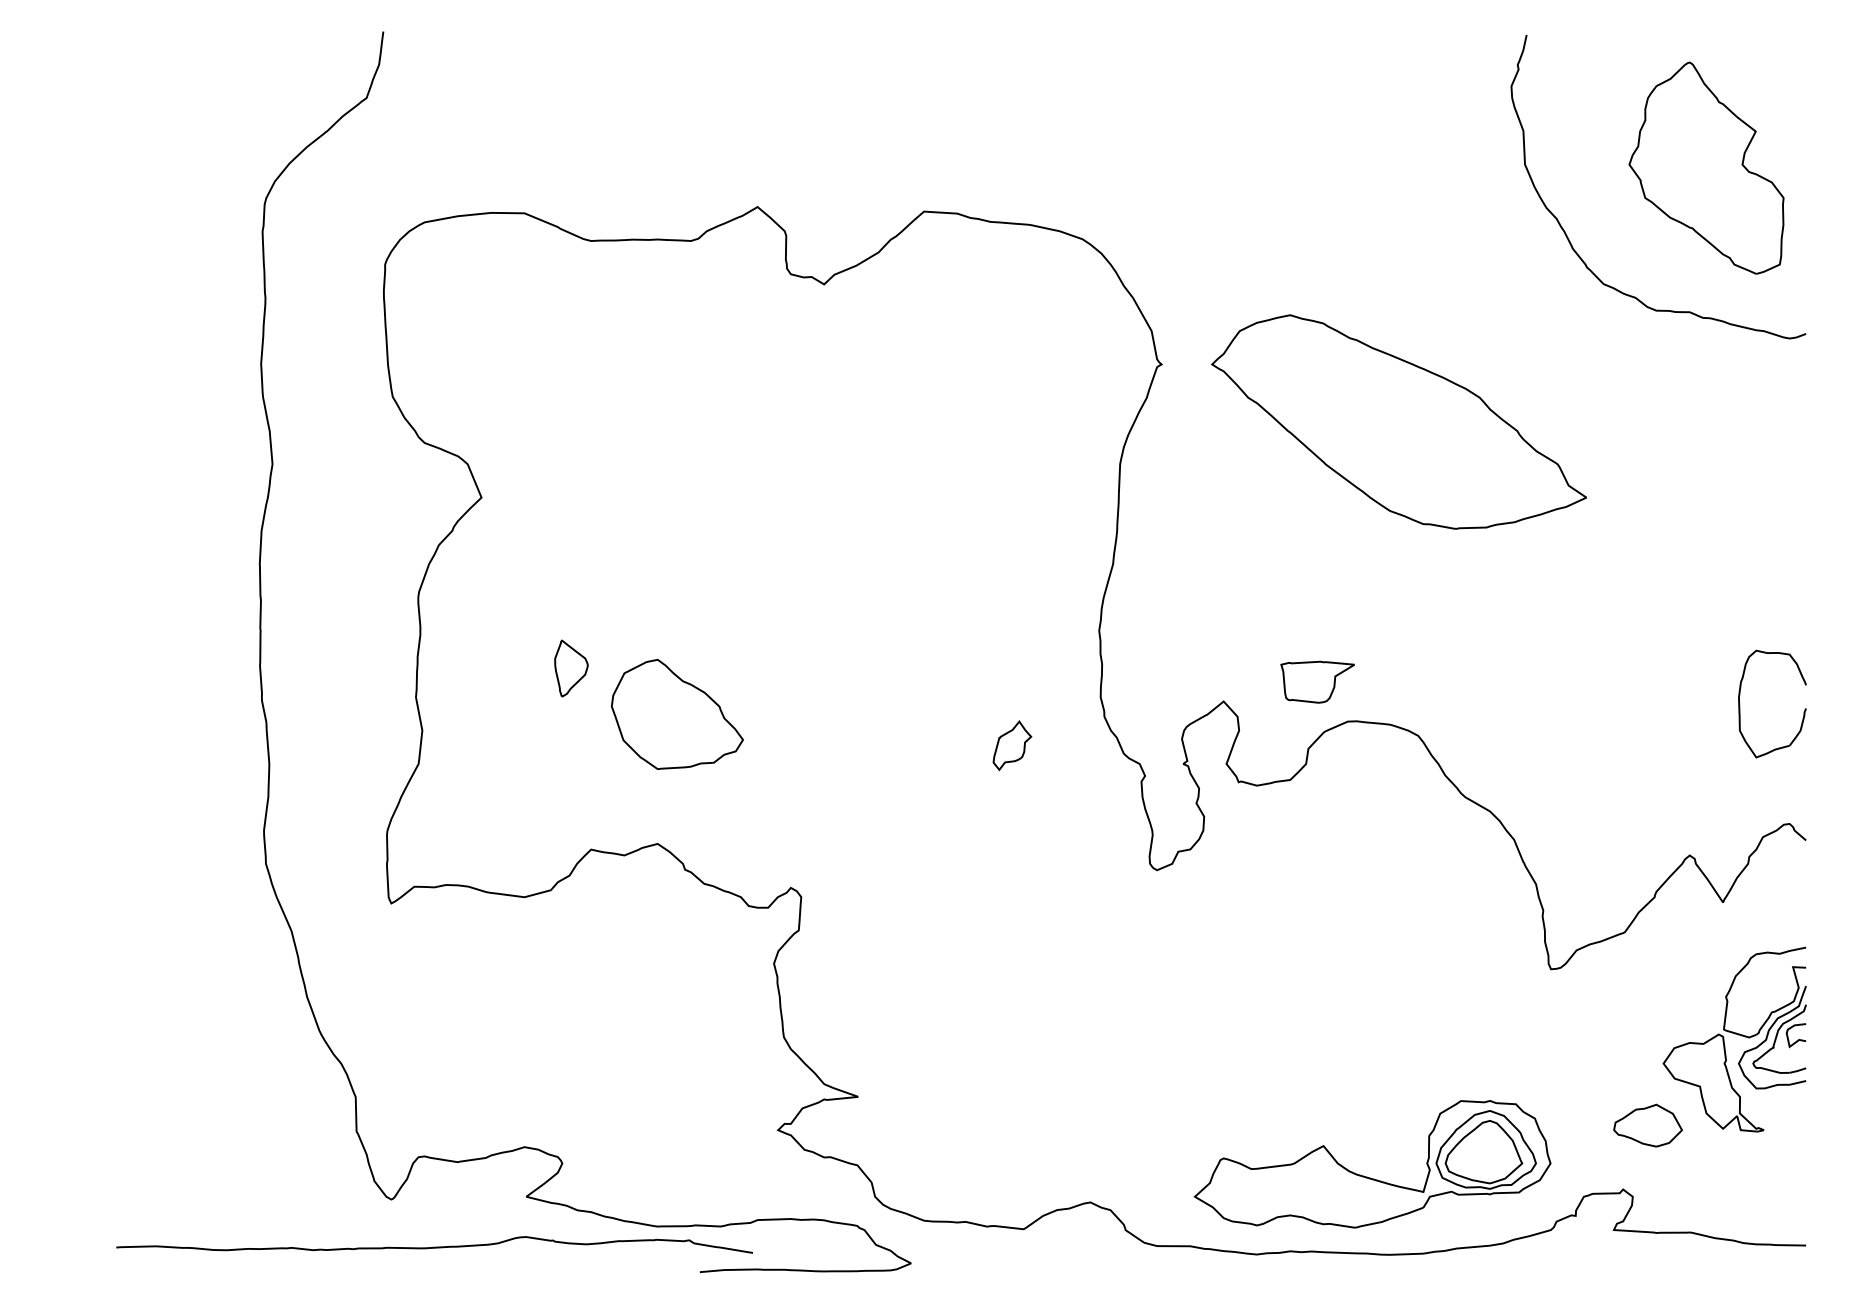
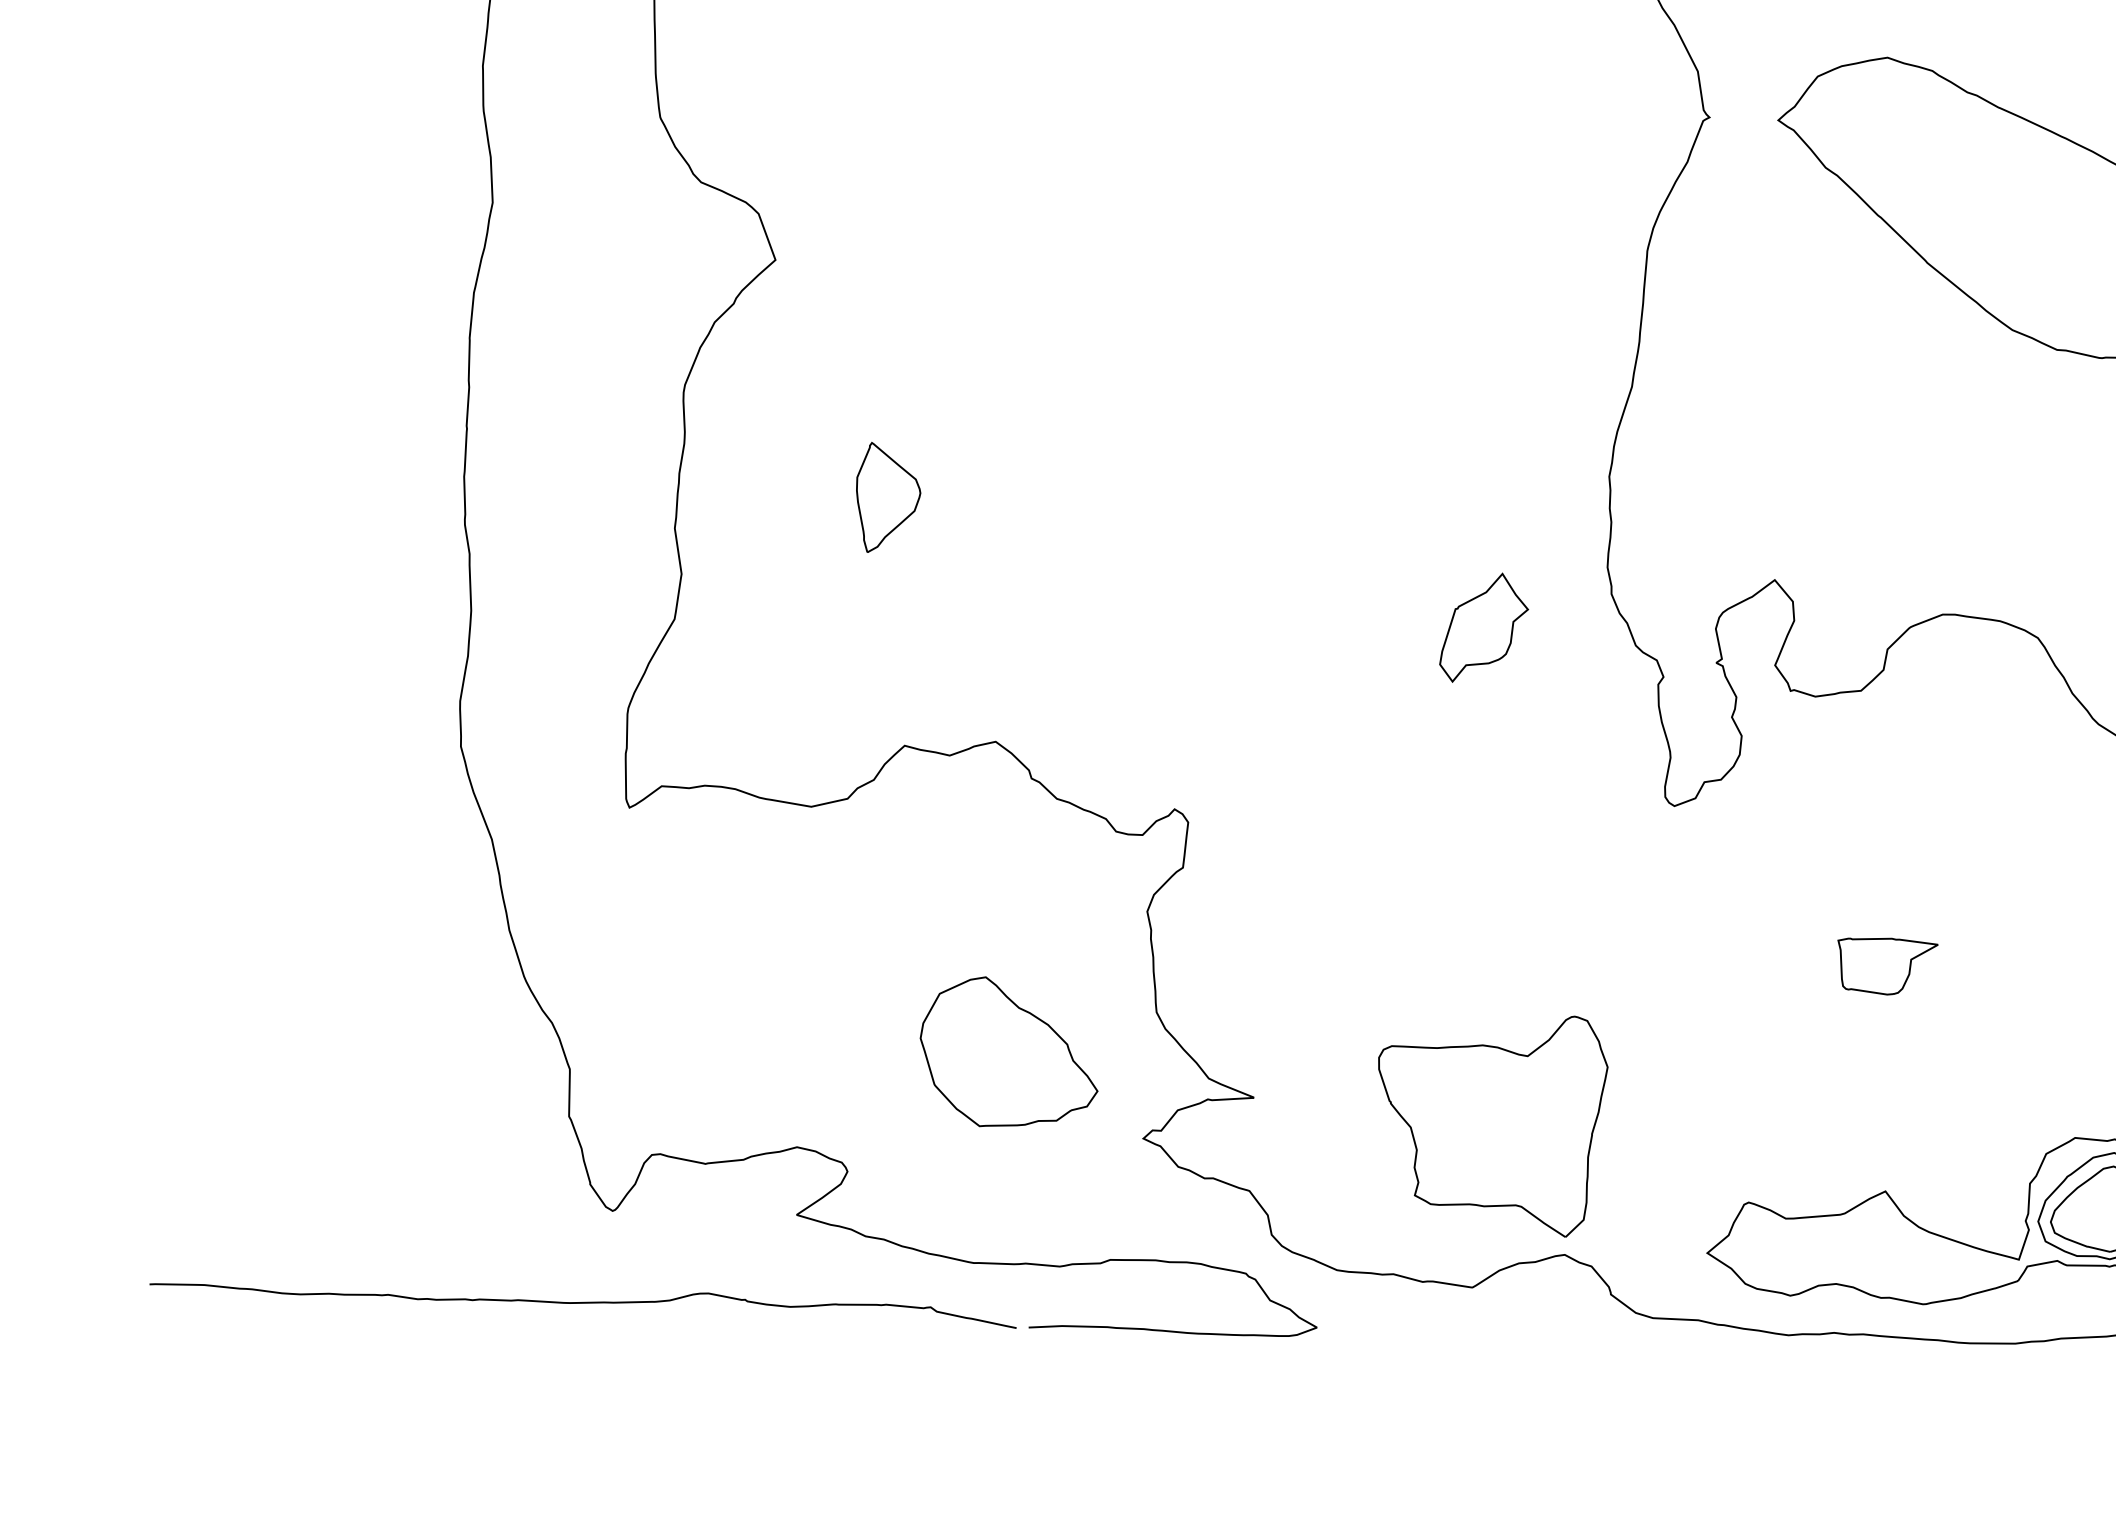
part: (571, 668) -> (888, 497), size x1.43
part: (1317, 681) -> (1886, 965), moved
part: (676, 713) -> (1008, 1051), moved
part: (1012, 745) -> (1484, 627), size x1.67
part: (1031, 1107) -> (1489, 1122), added
curve: (434, 1246) -> (583, 1301), moved

